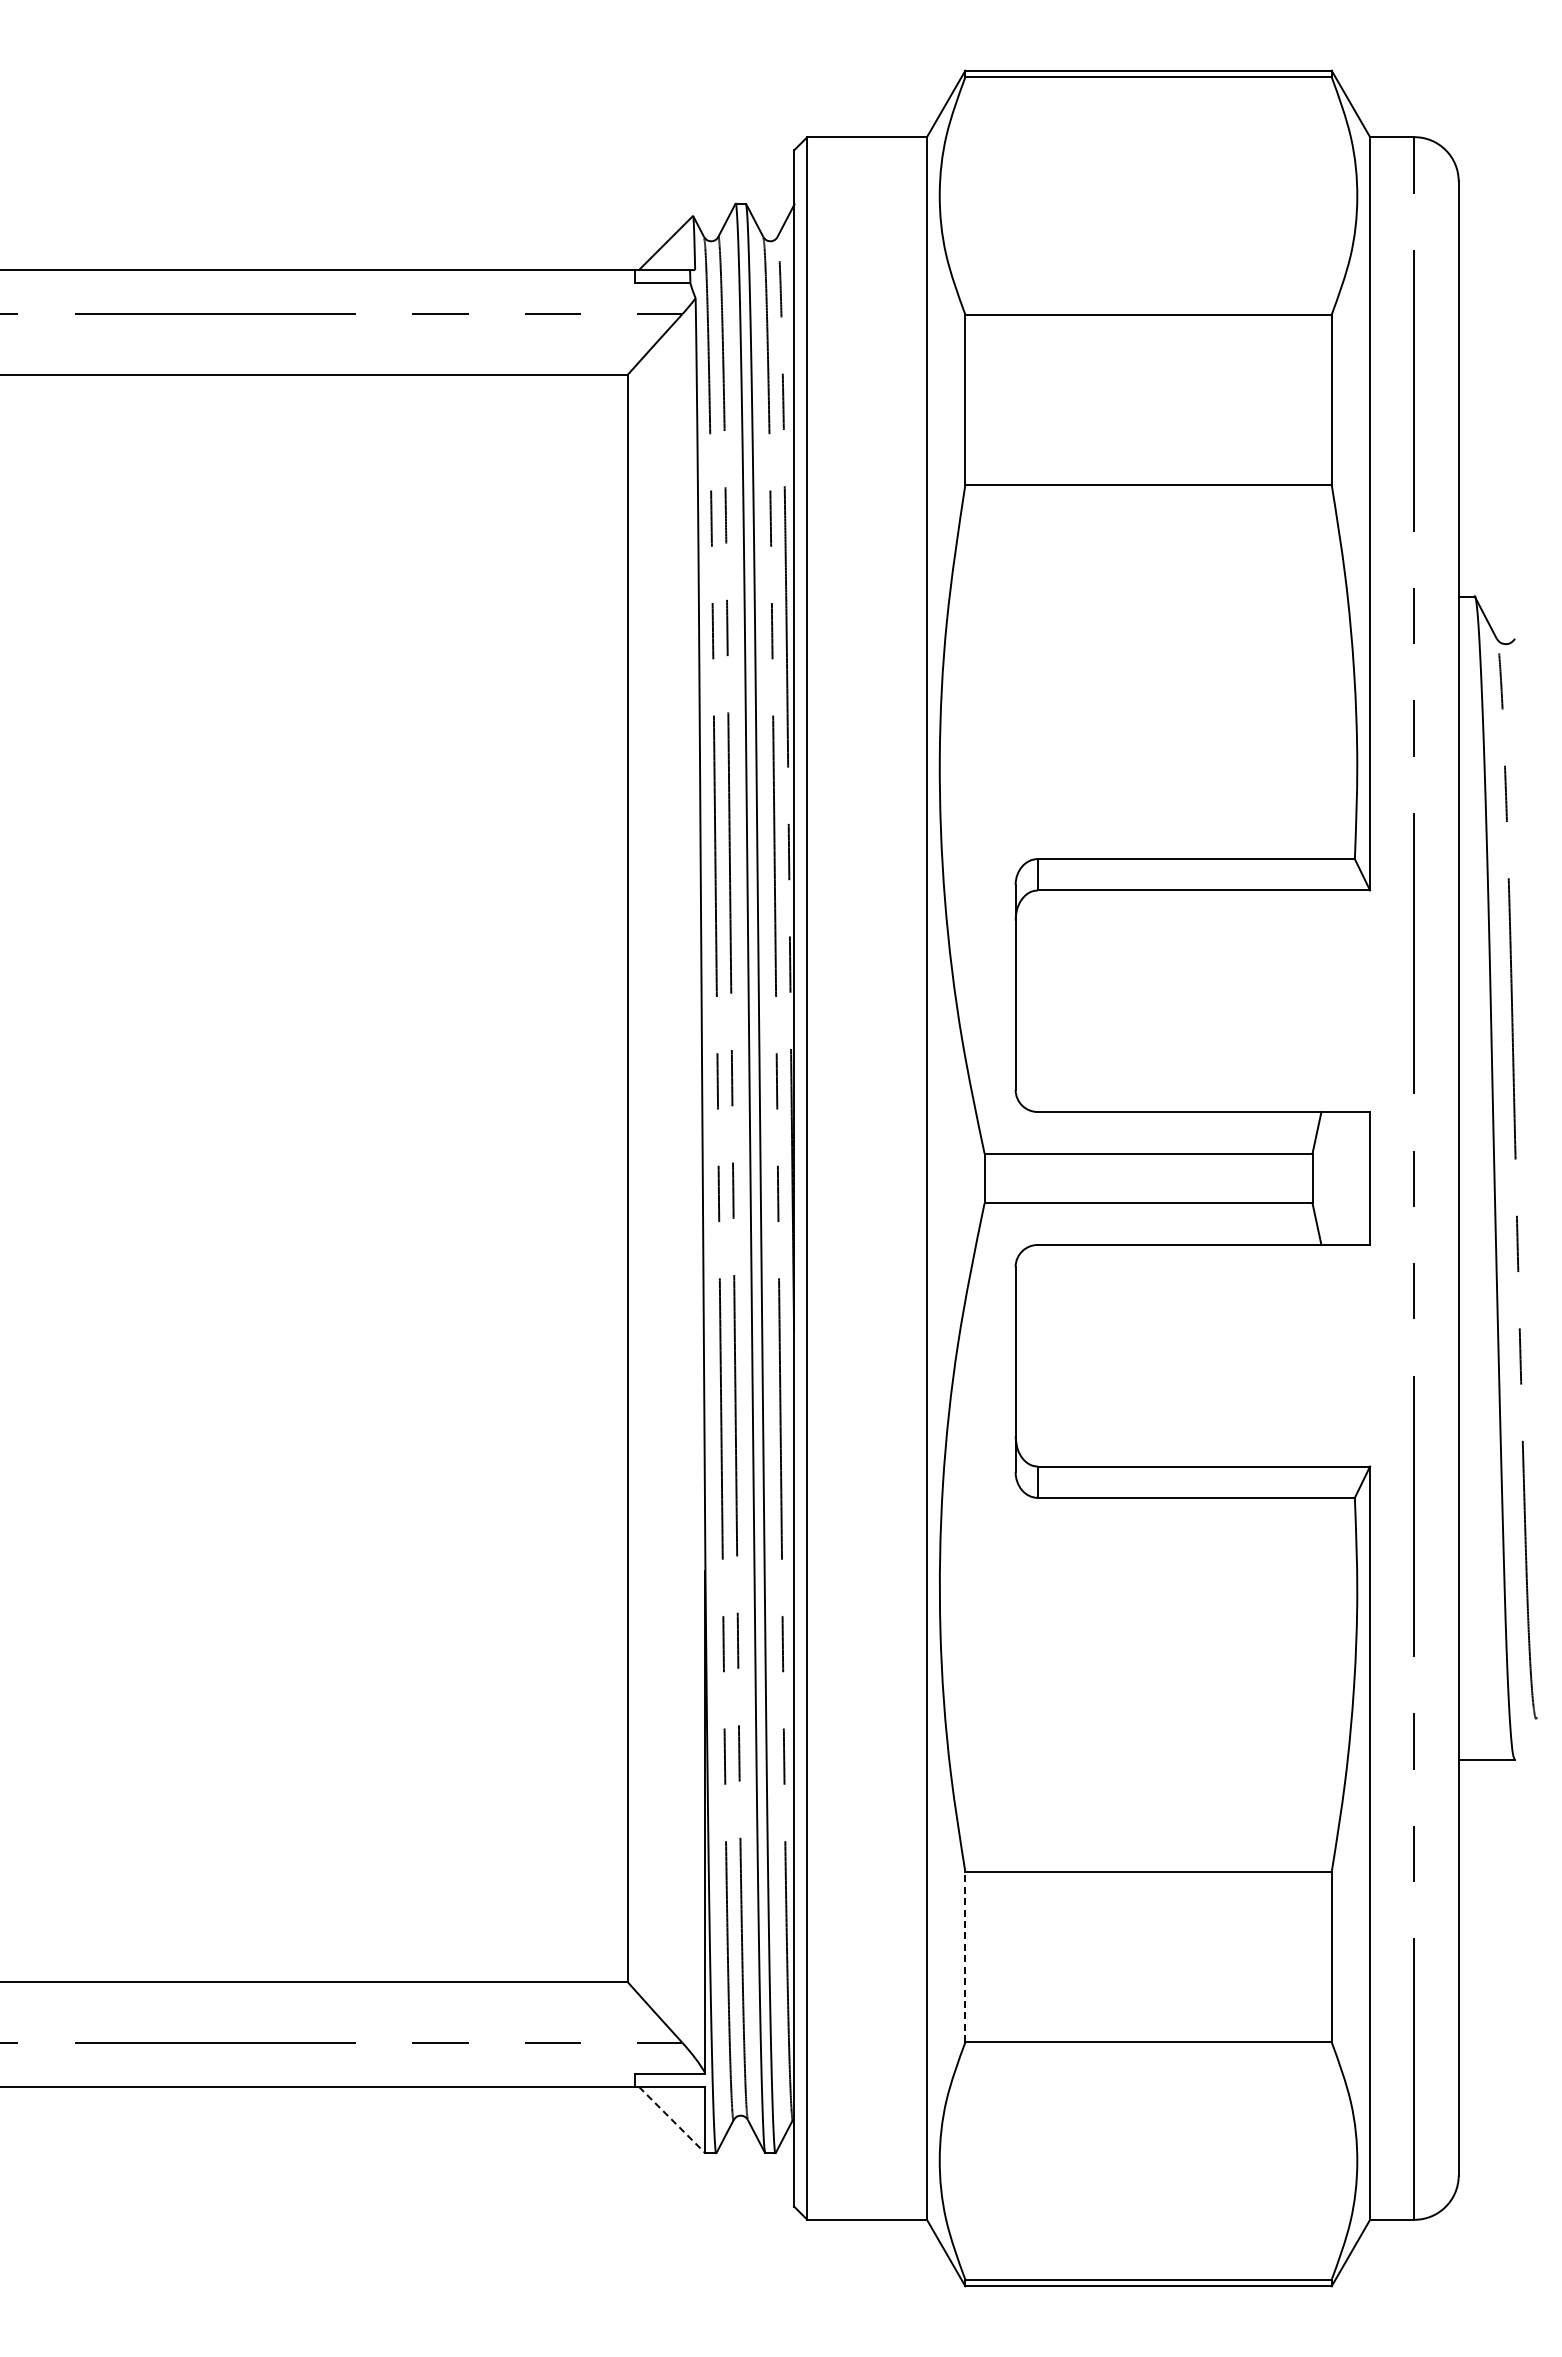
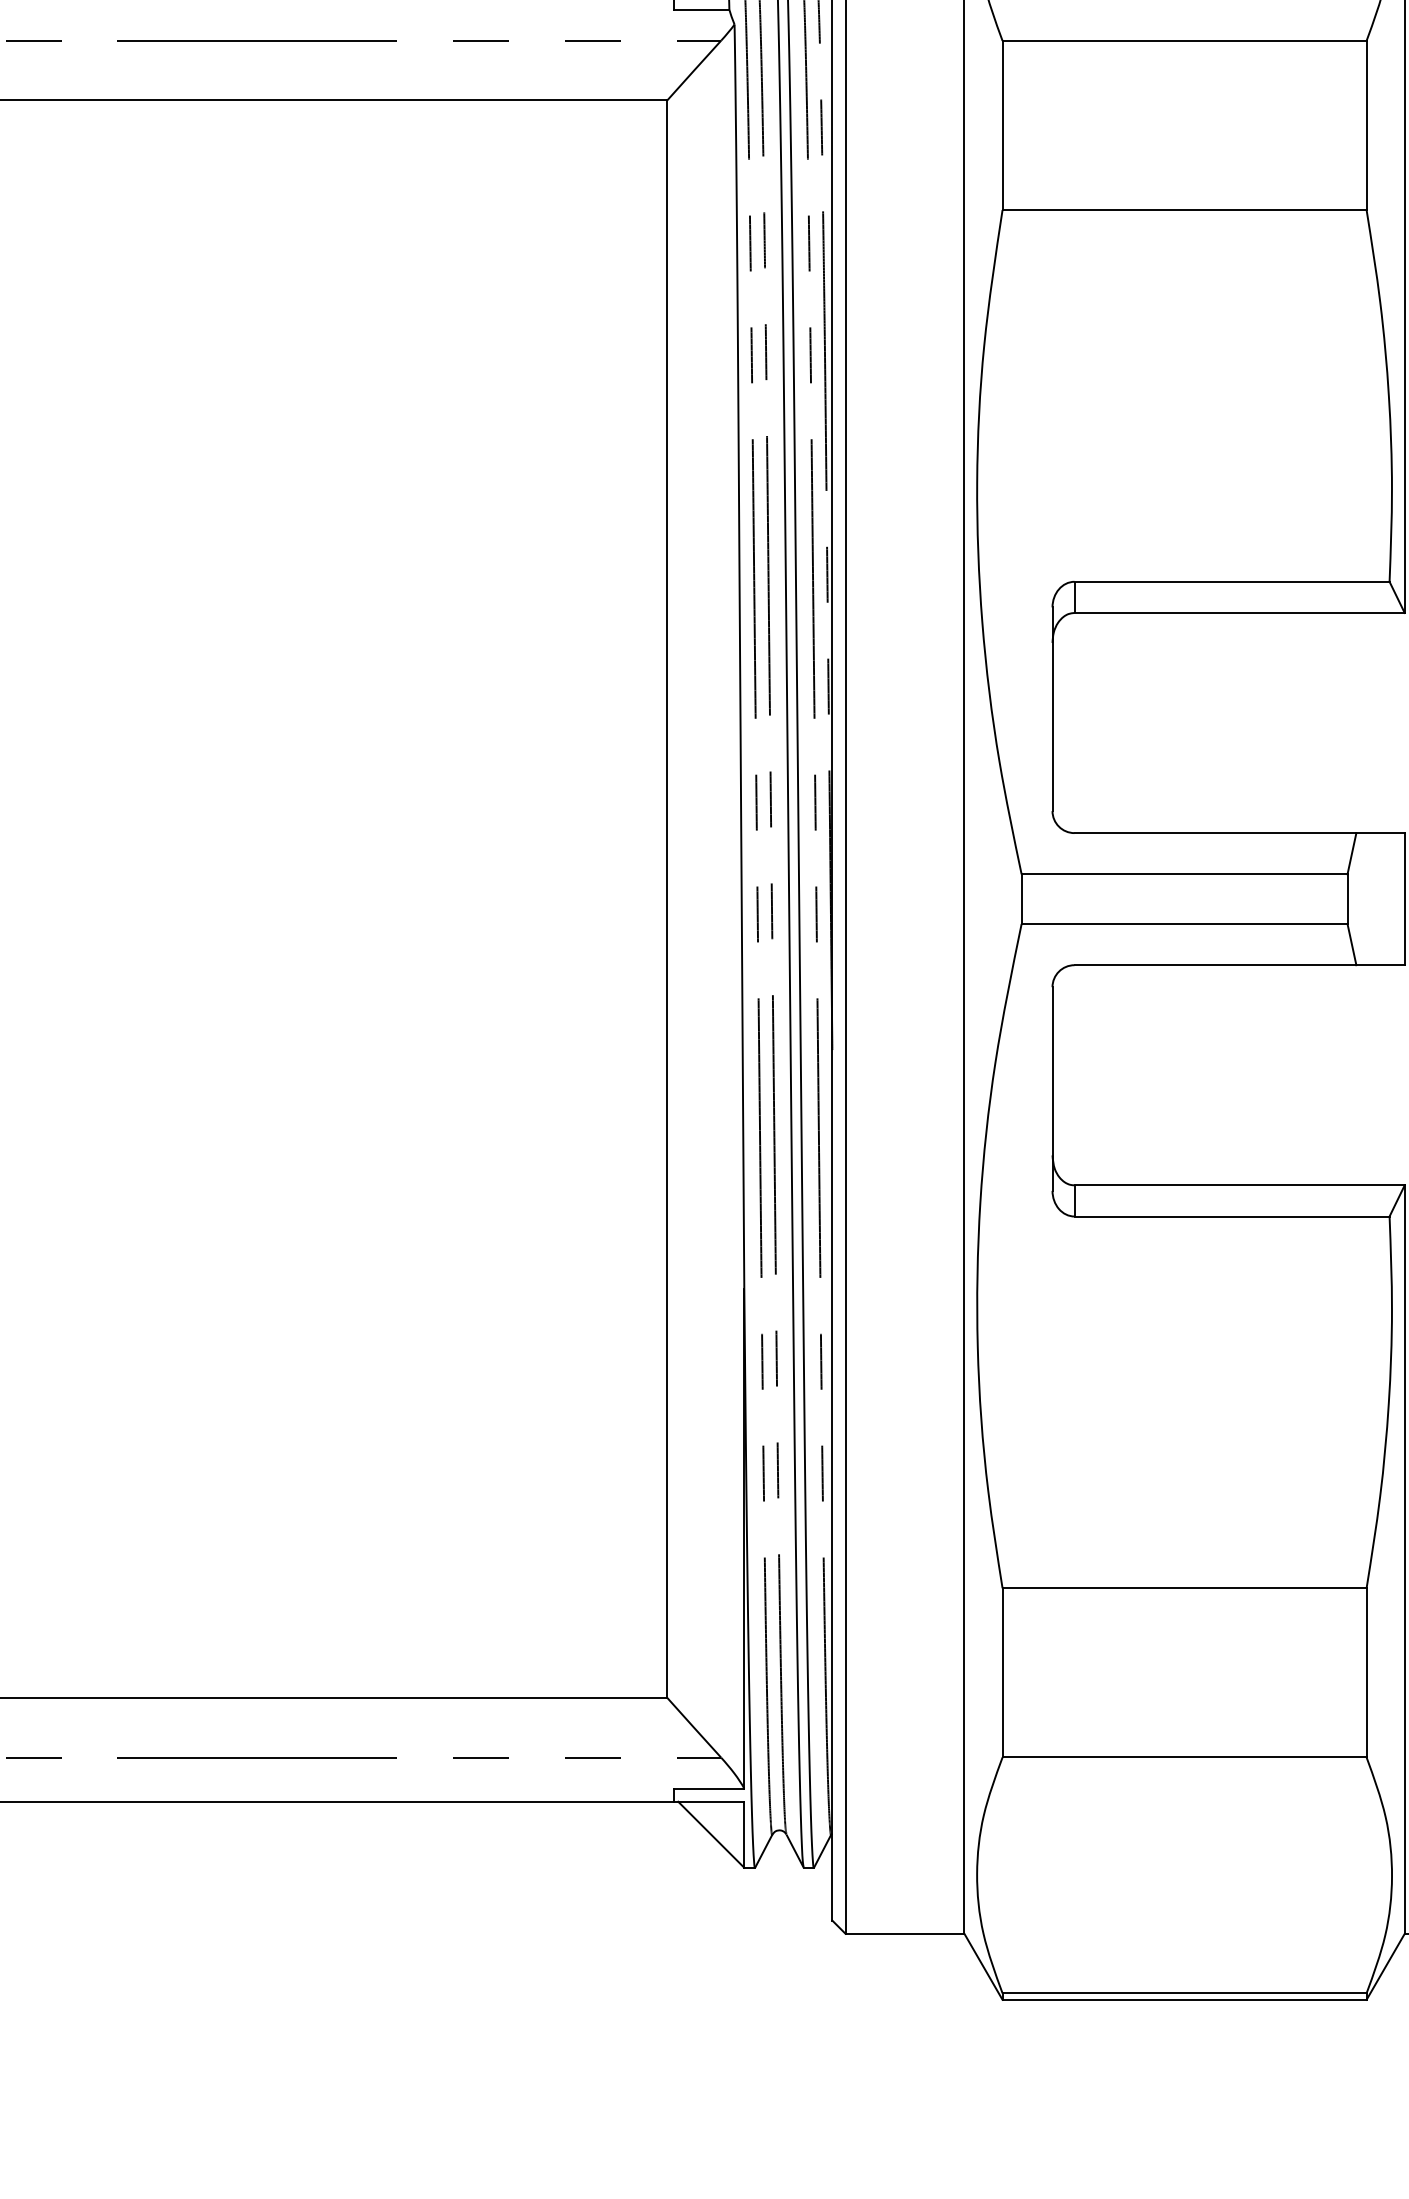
line: (965, 1956) -> (1002, 1672), dashed -> solid
line: (672, 2120) -> (711, 1835), dashed -> solid

